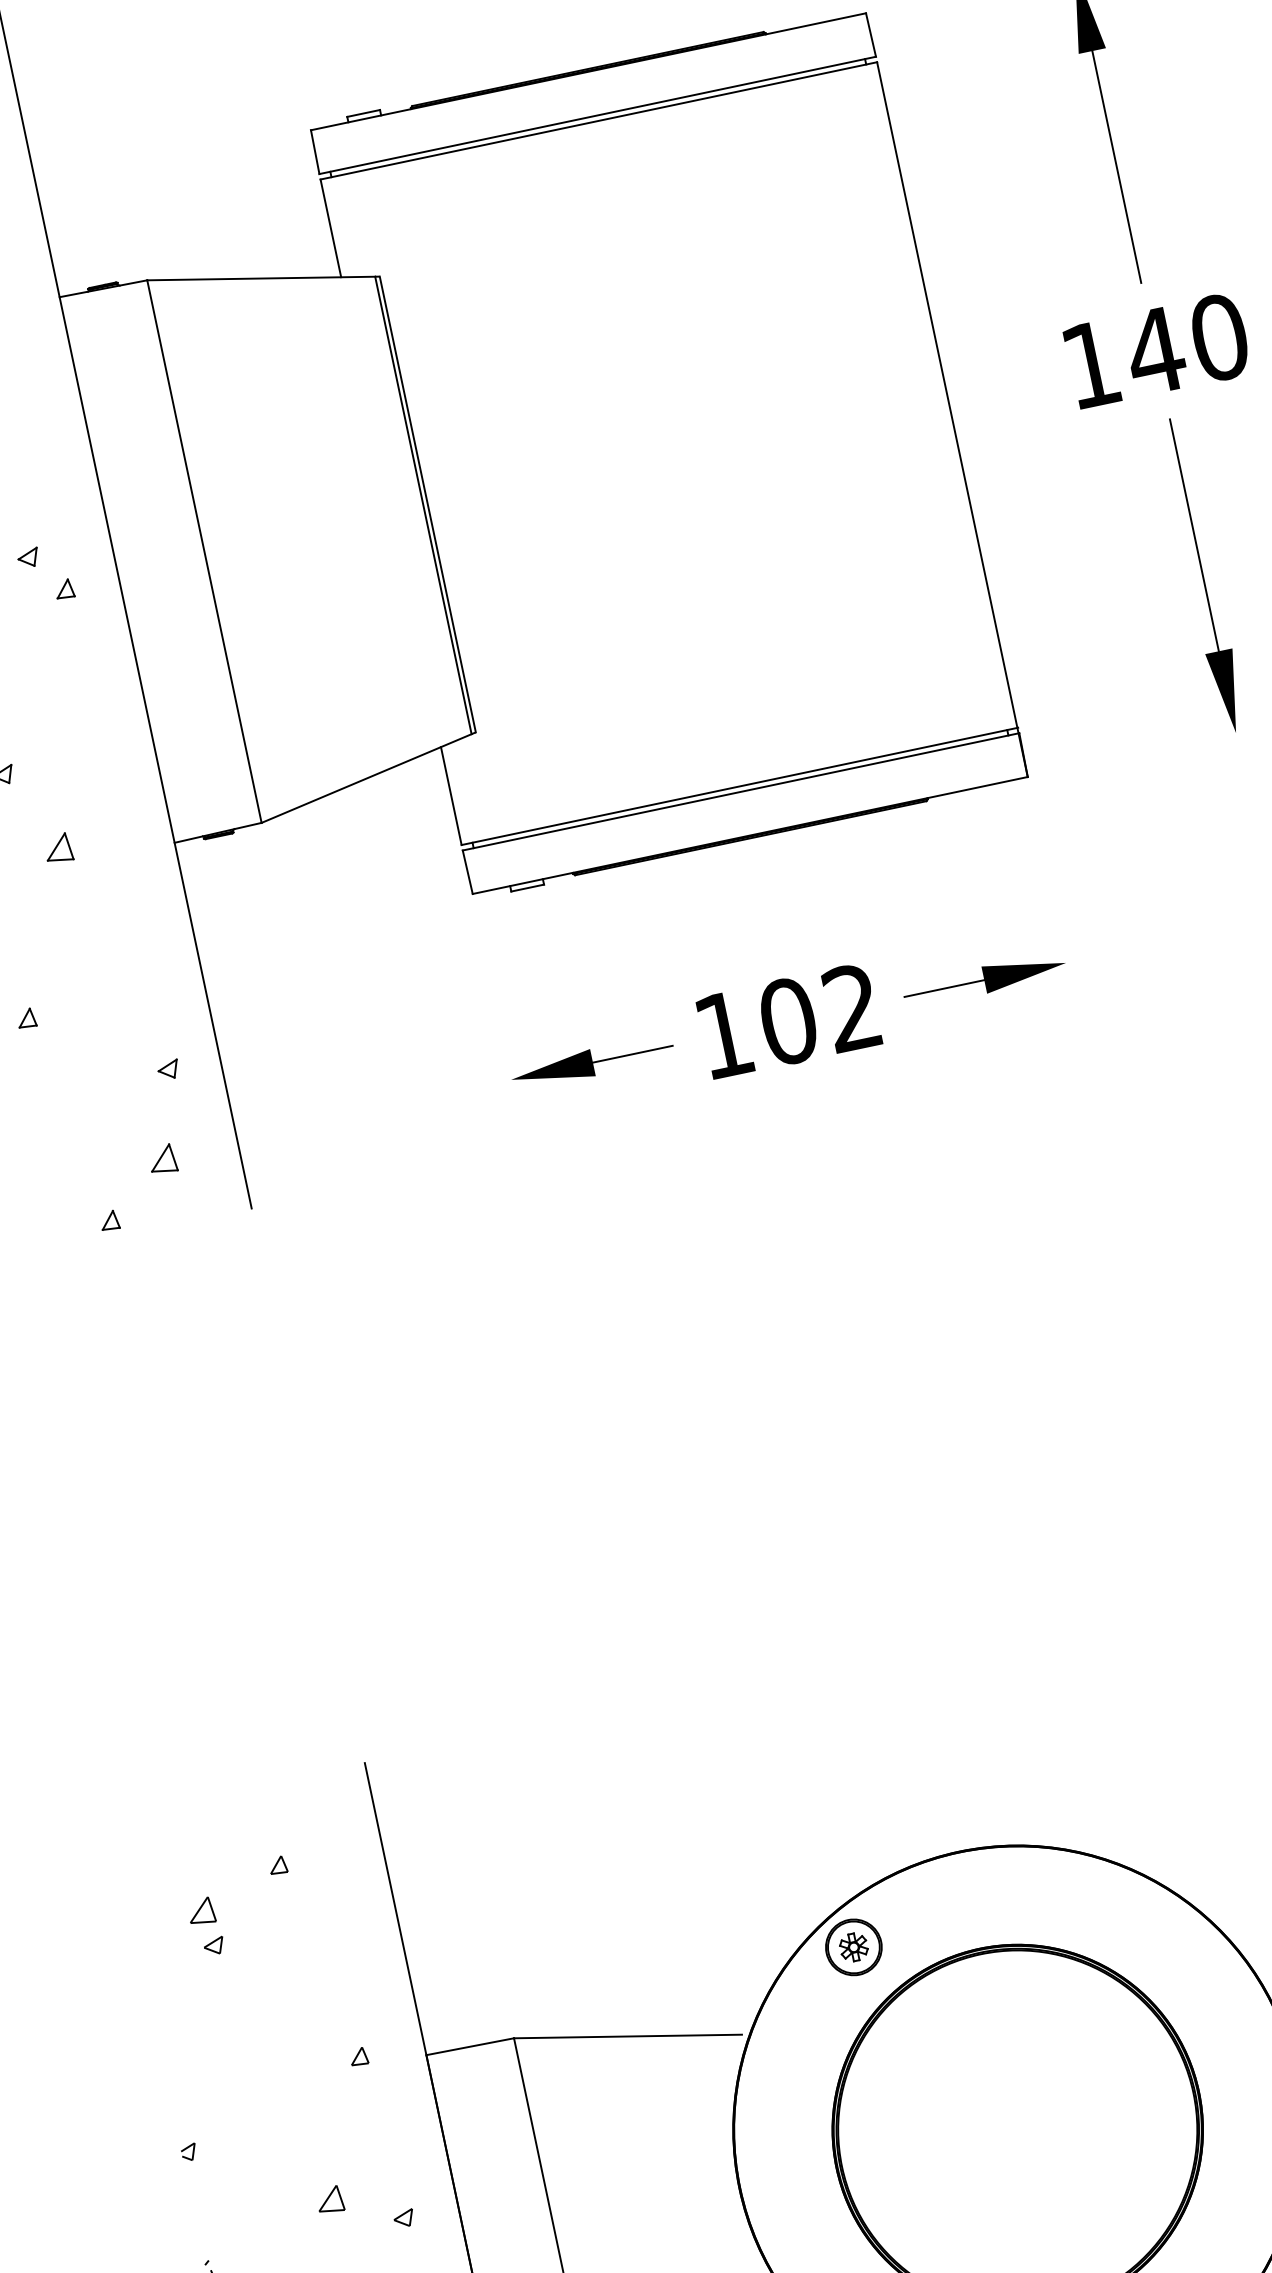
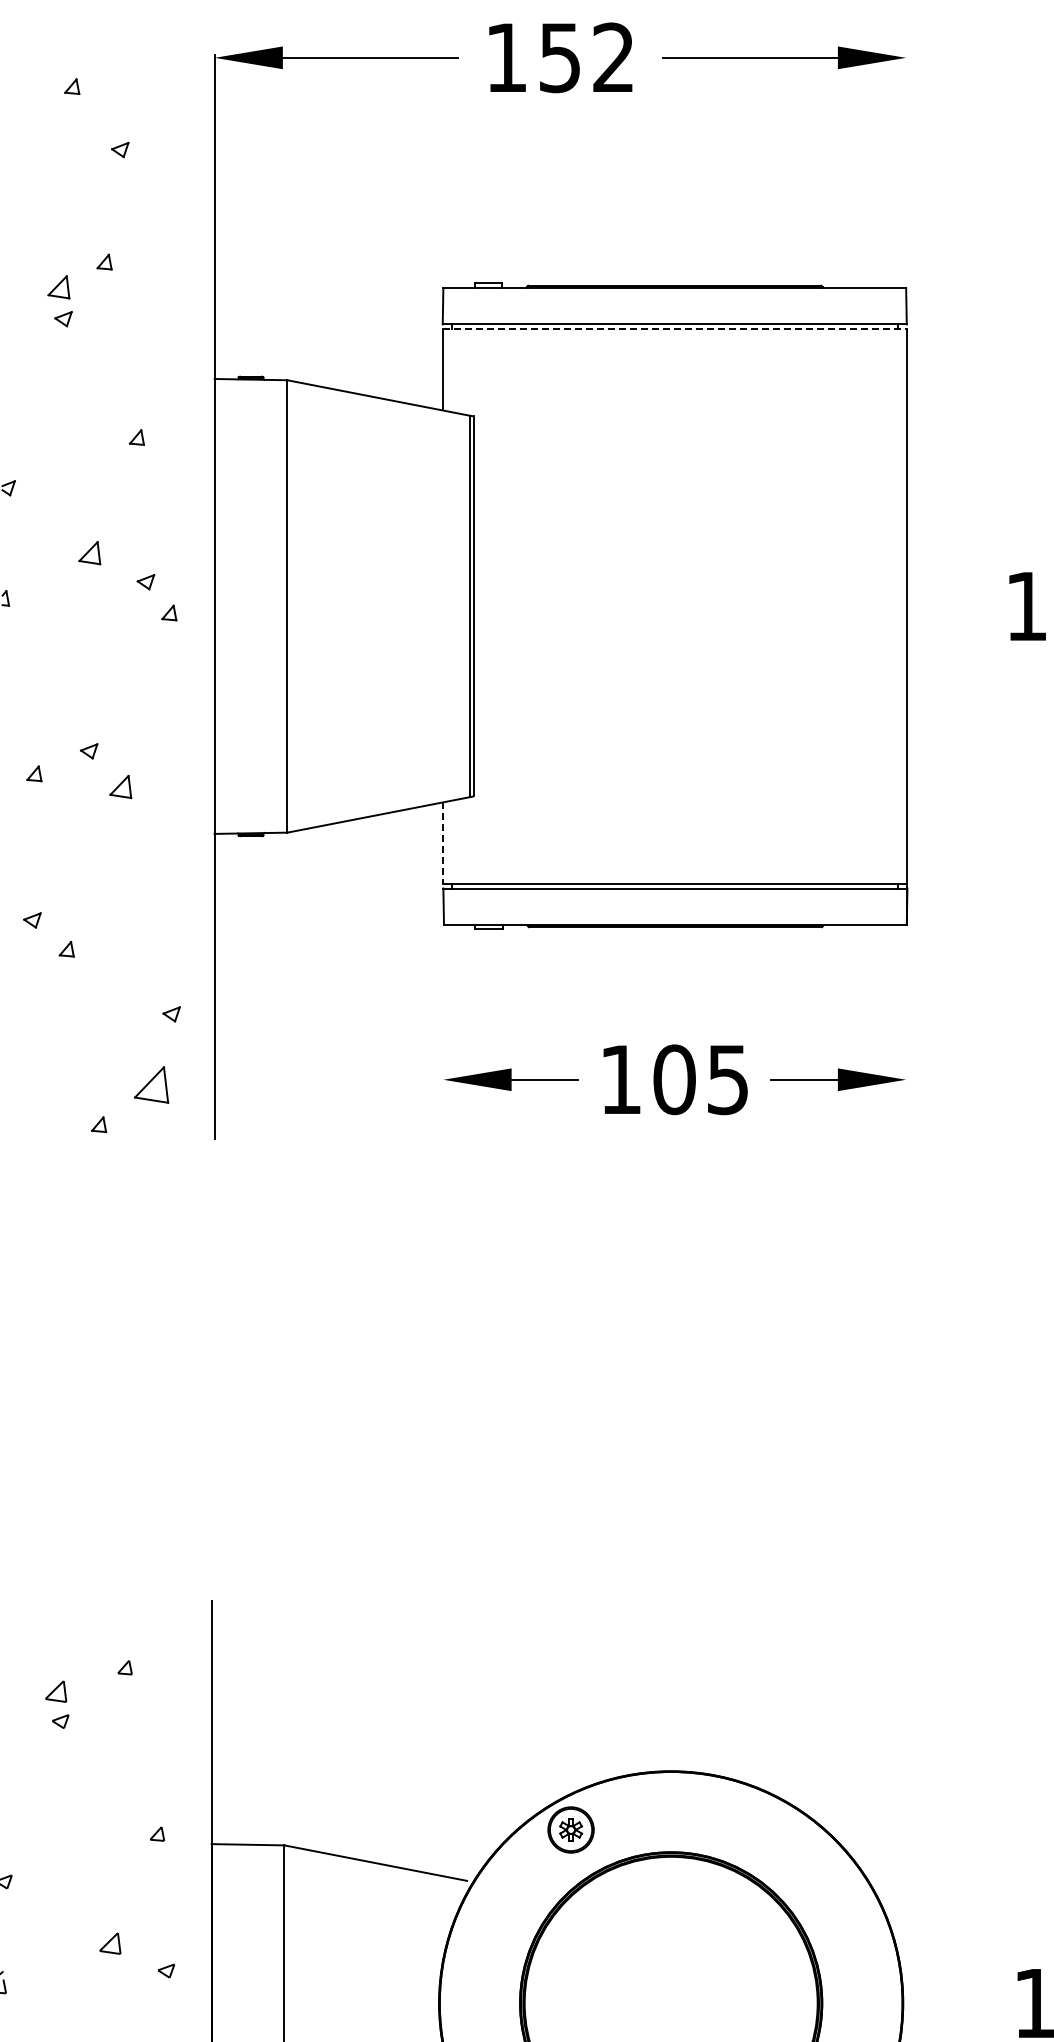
line: (599, 120) -> (675, 328), solid -> dashed
line: (451, 796) -> (443, 843), solid -> dashed
part: (57, 848) -> (120, 786), moved
text: (851, 1007) -> (727, 1079), 102 -> 105
part: (162, 1159) -> (151, 1084), size x1.6

